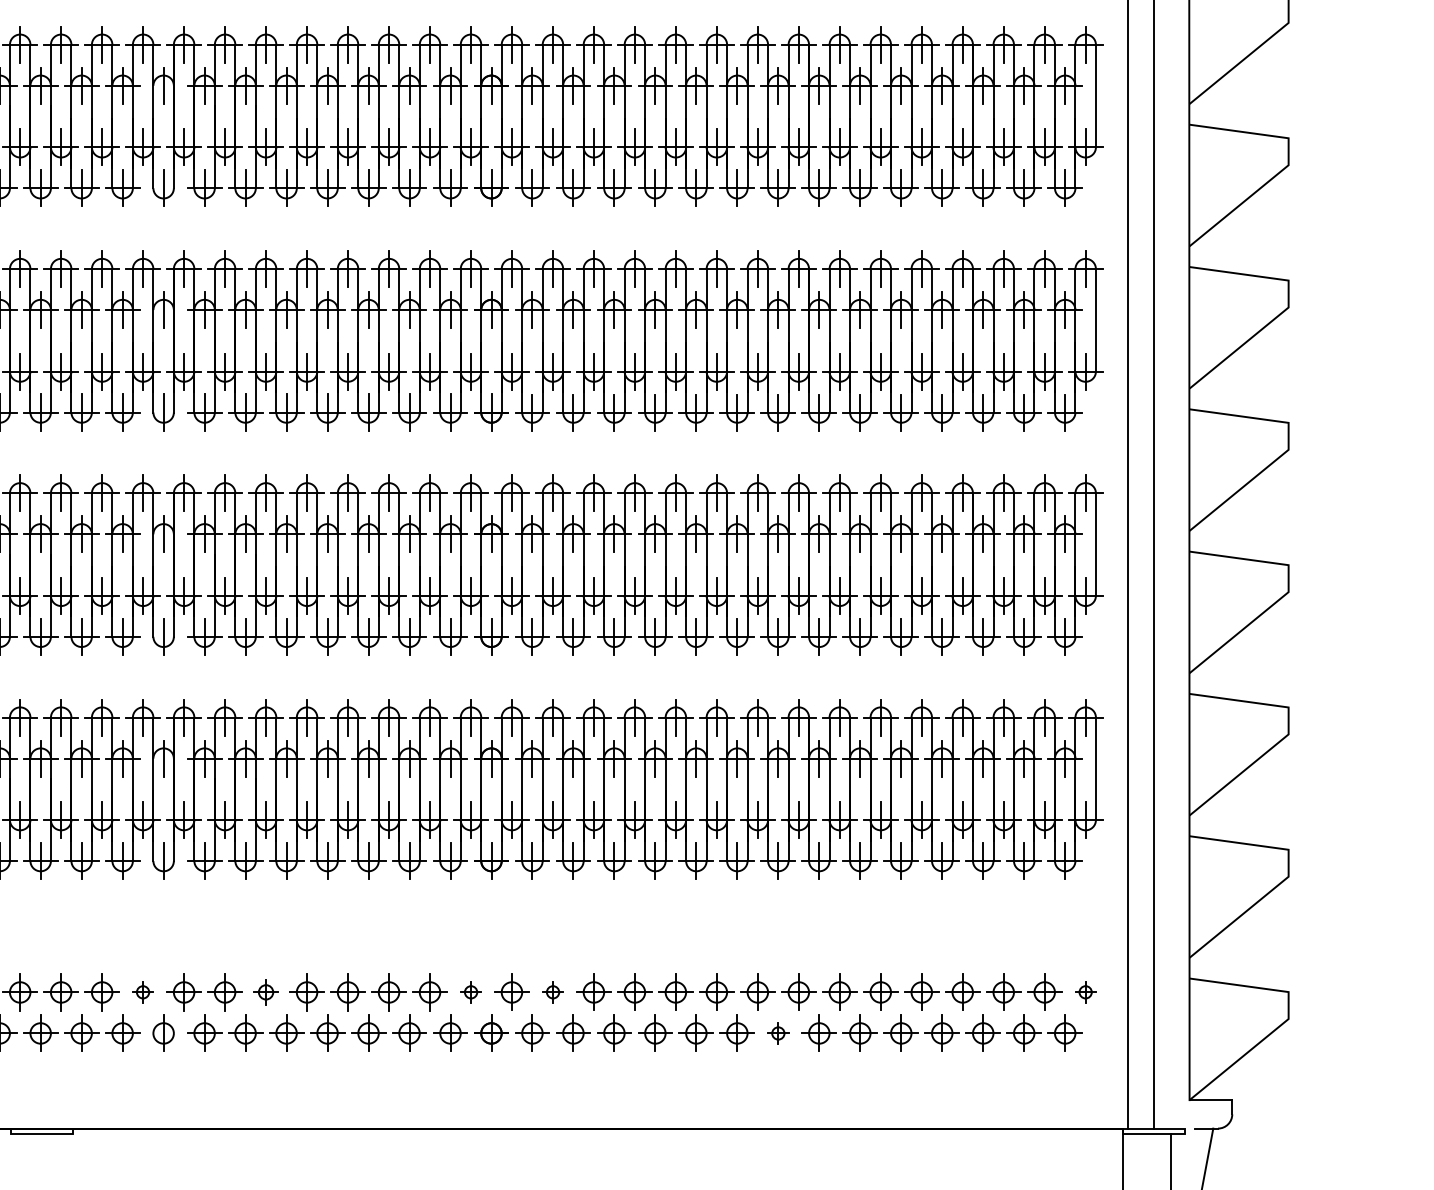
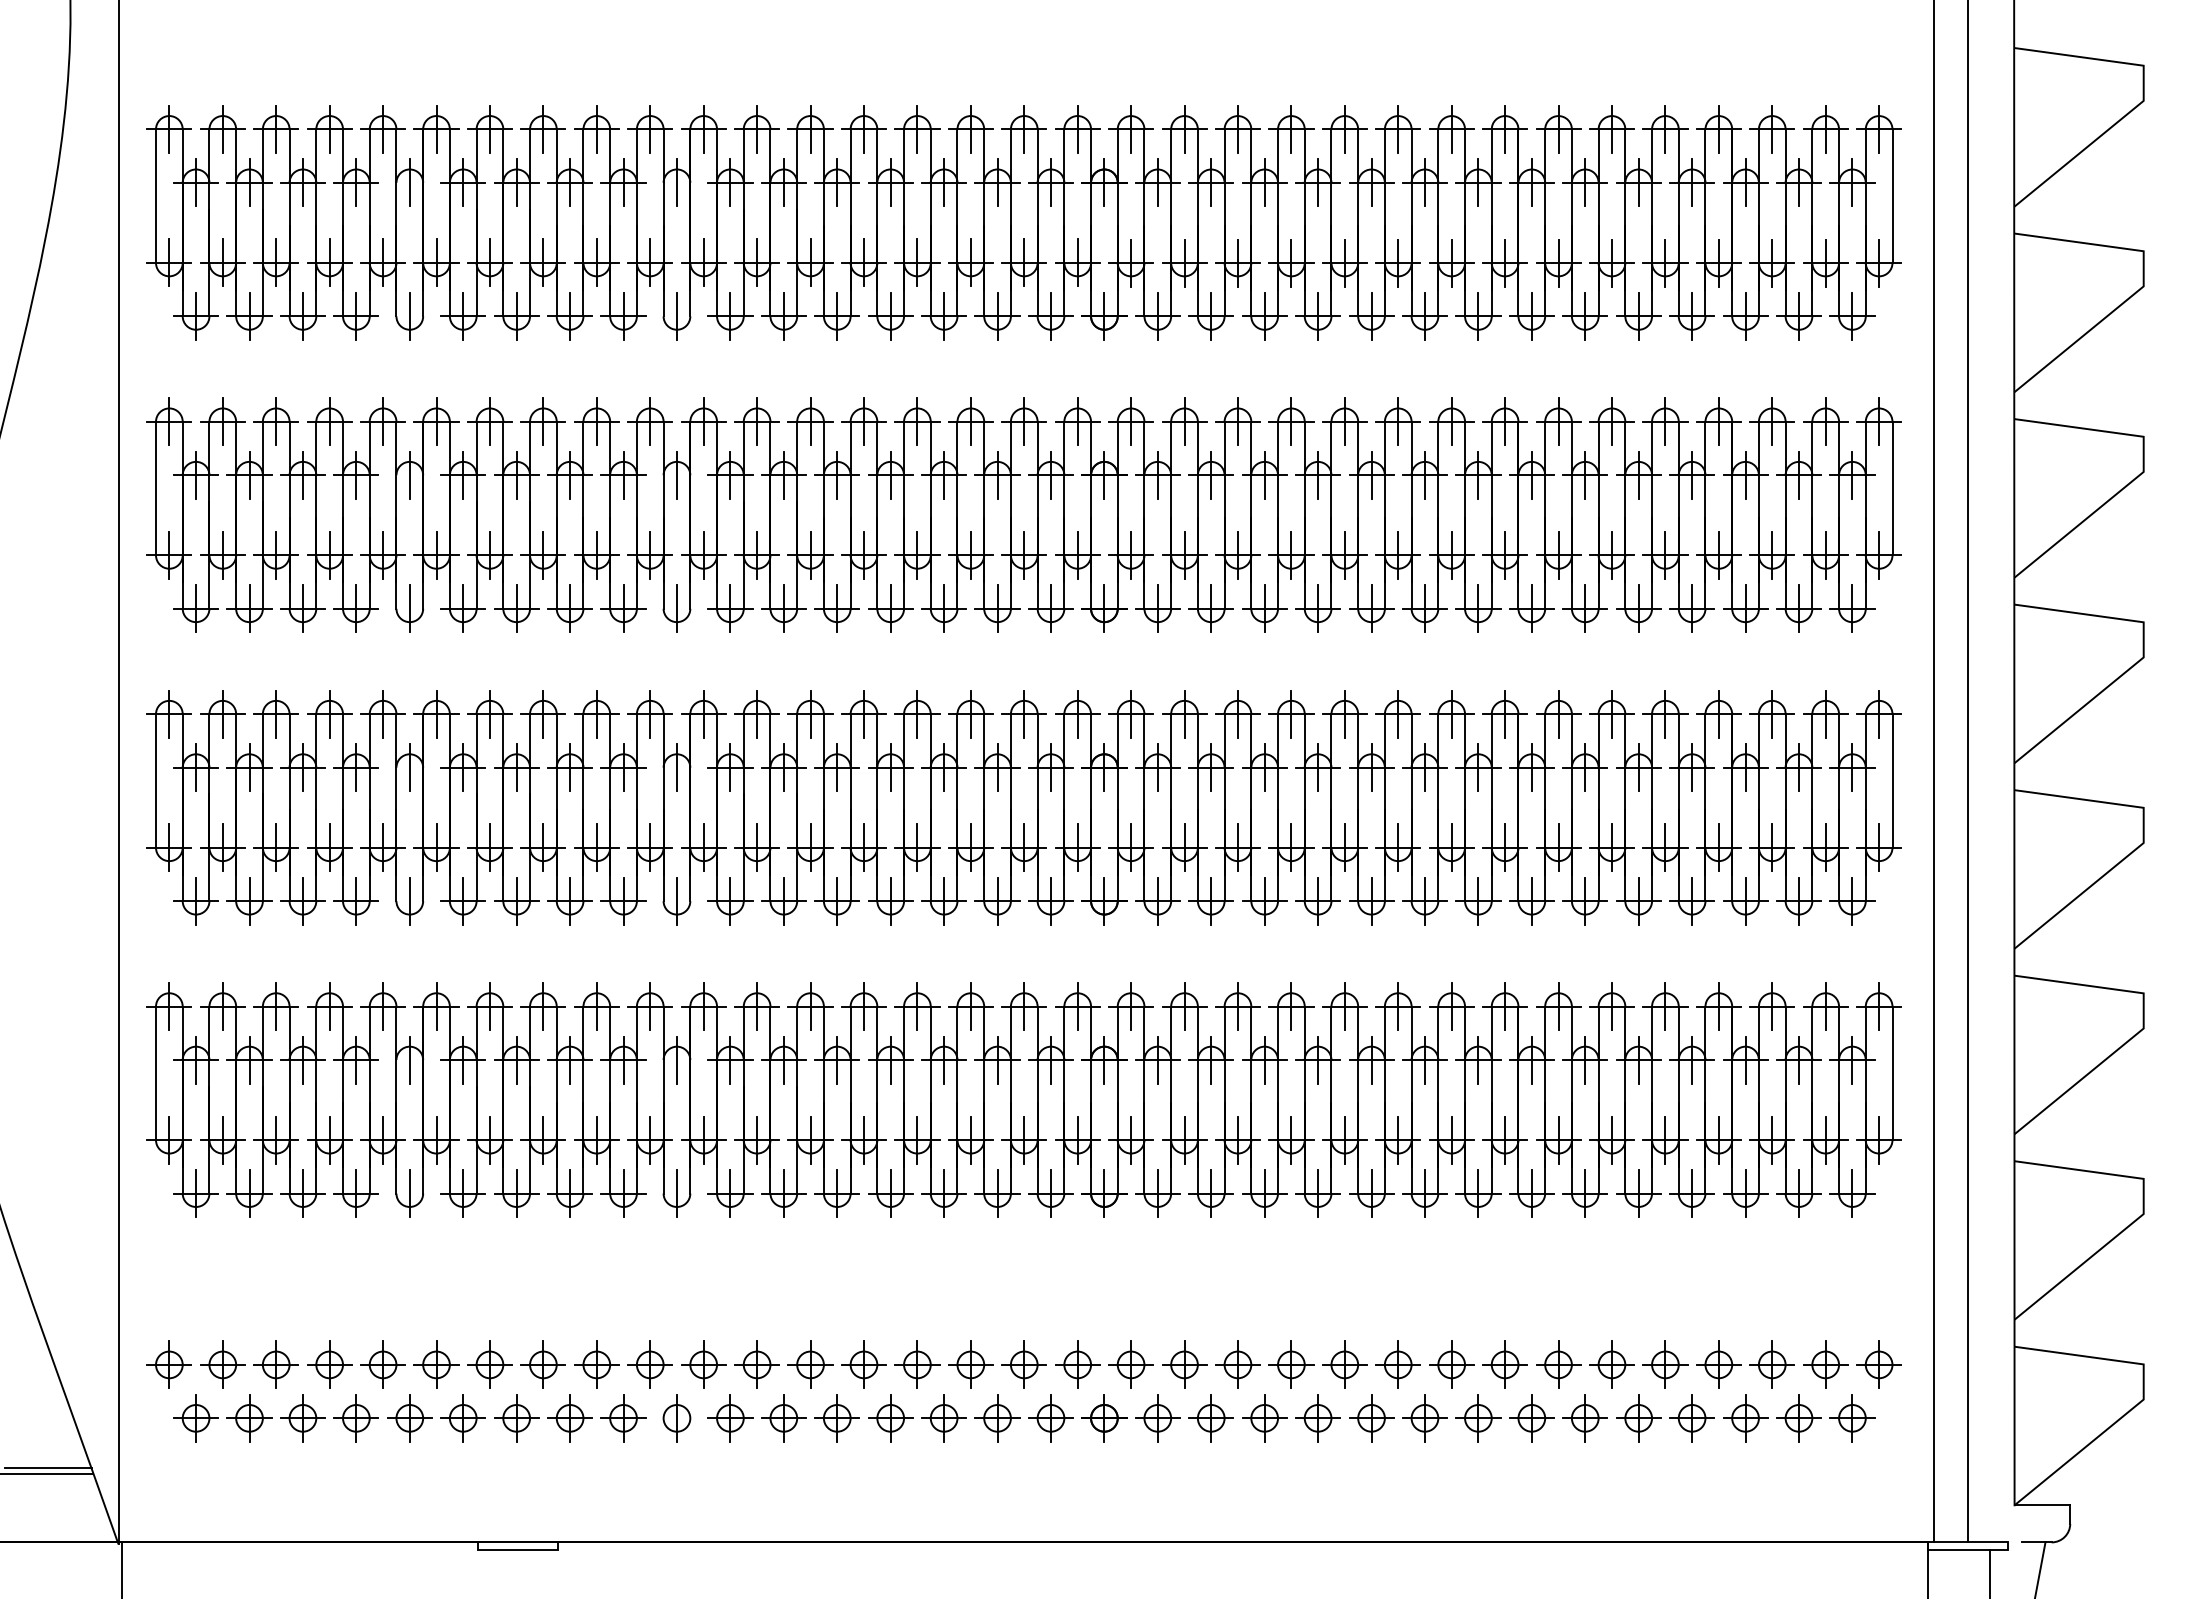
part: (142, 992) -> (649, 1364), size x1.67
part: (266, 992) -> (810, 1364), size x1.43
part: (470, 992) -> (1077, 1364), size x1.67
part: (552, 992) -> (1184, 1364), size x1.67
part: (1085, 992) -> (1878, 1364), size x1.67
part: (778, 1033) -> (1478, 1418), size x1.67

